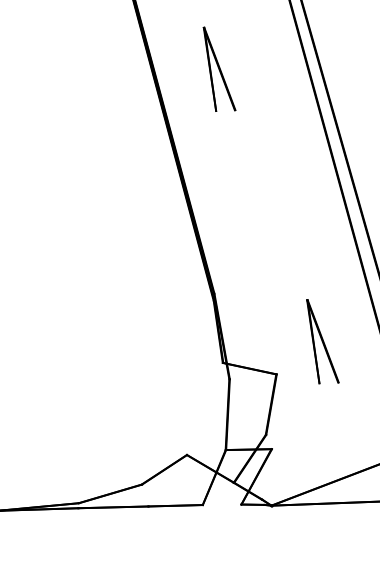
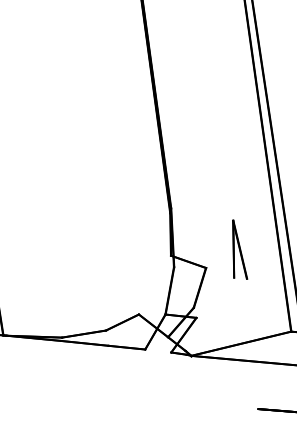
part: (220, 68) -> (194, 57), removed

